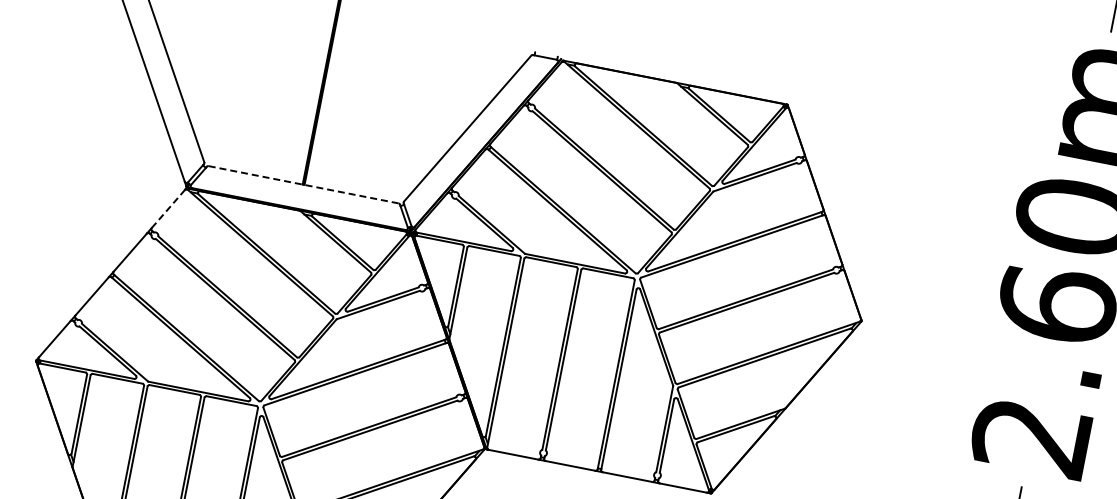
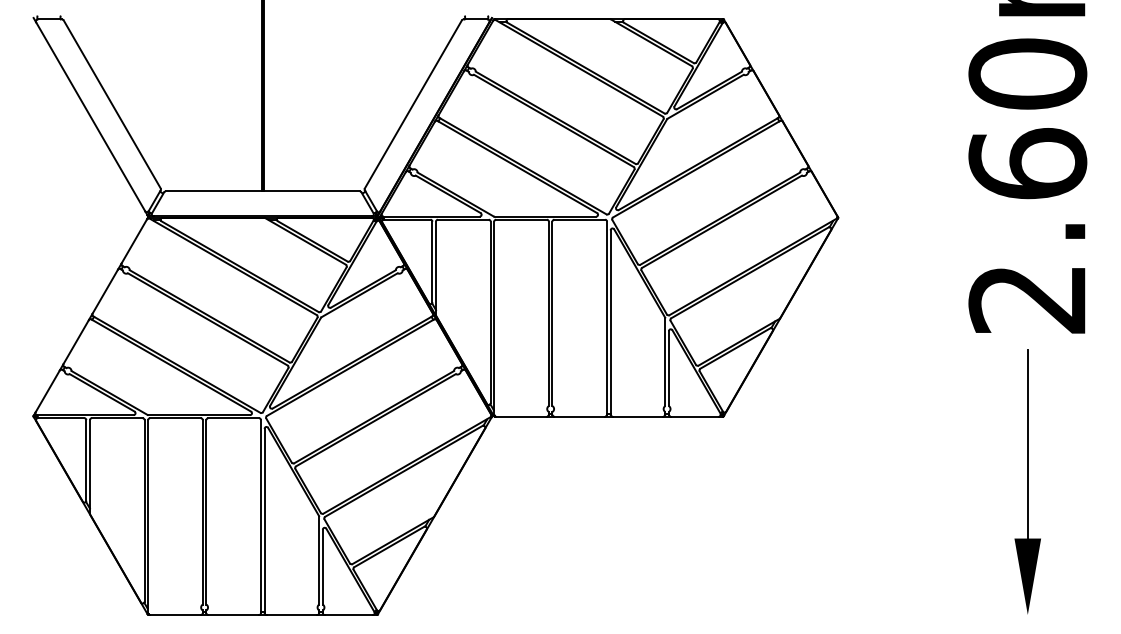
line: (303, 184) -> (262, 191), dashed -> solid
line: (168, 208) -> (134, 240), dashed -> solid

